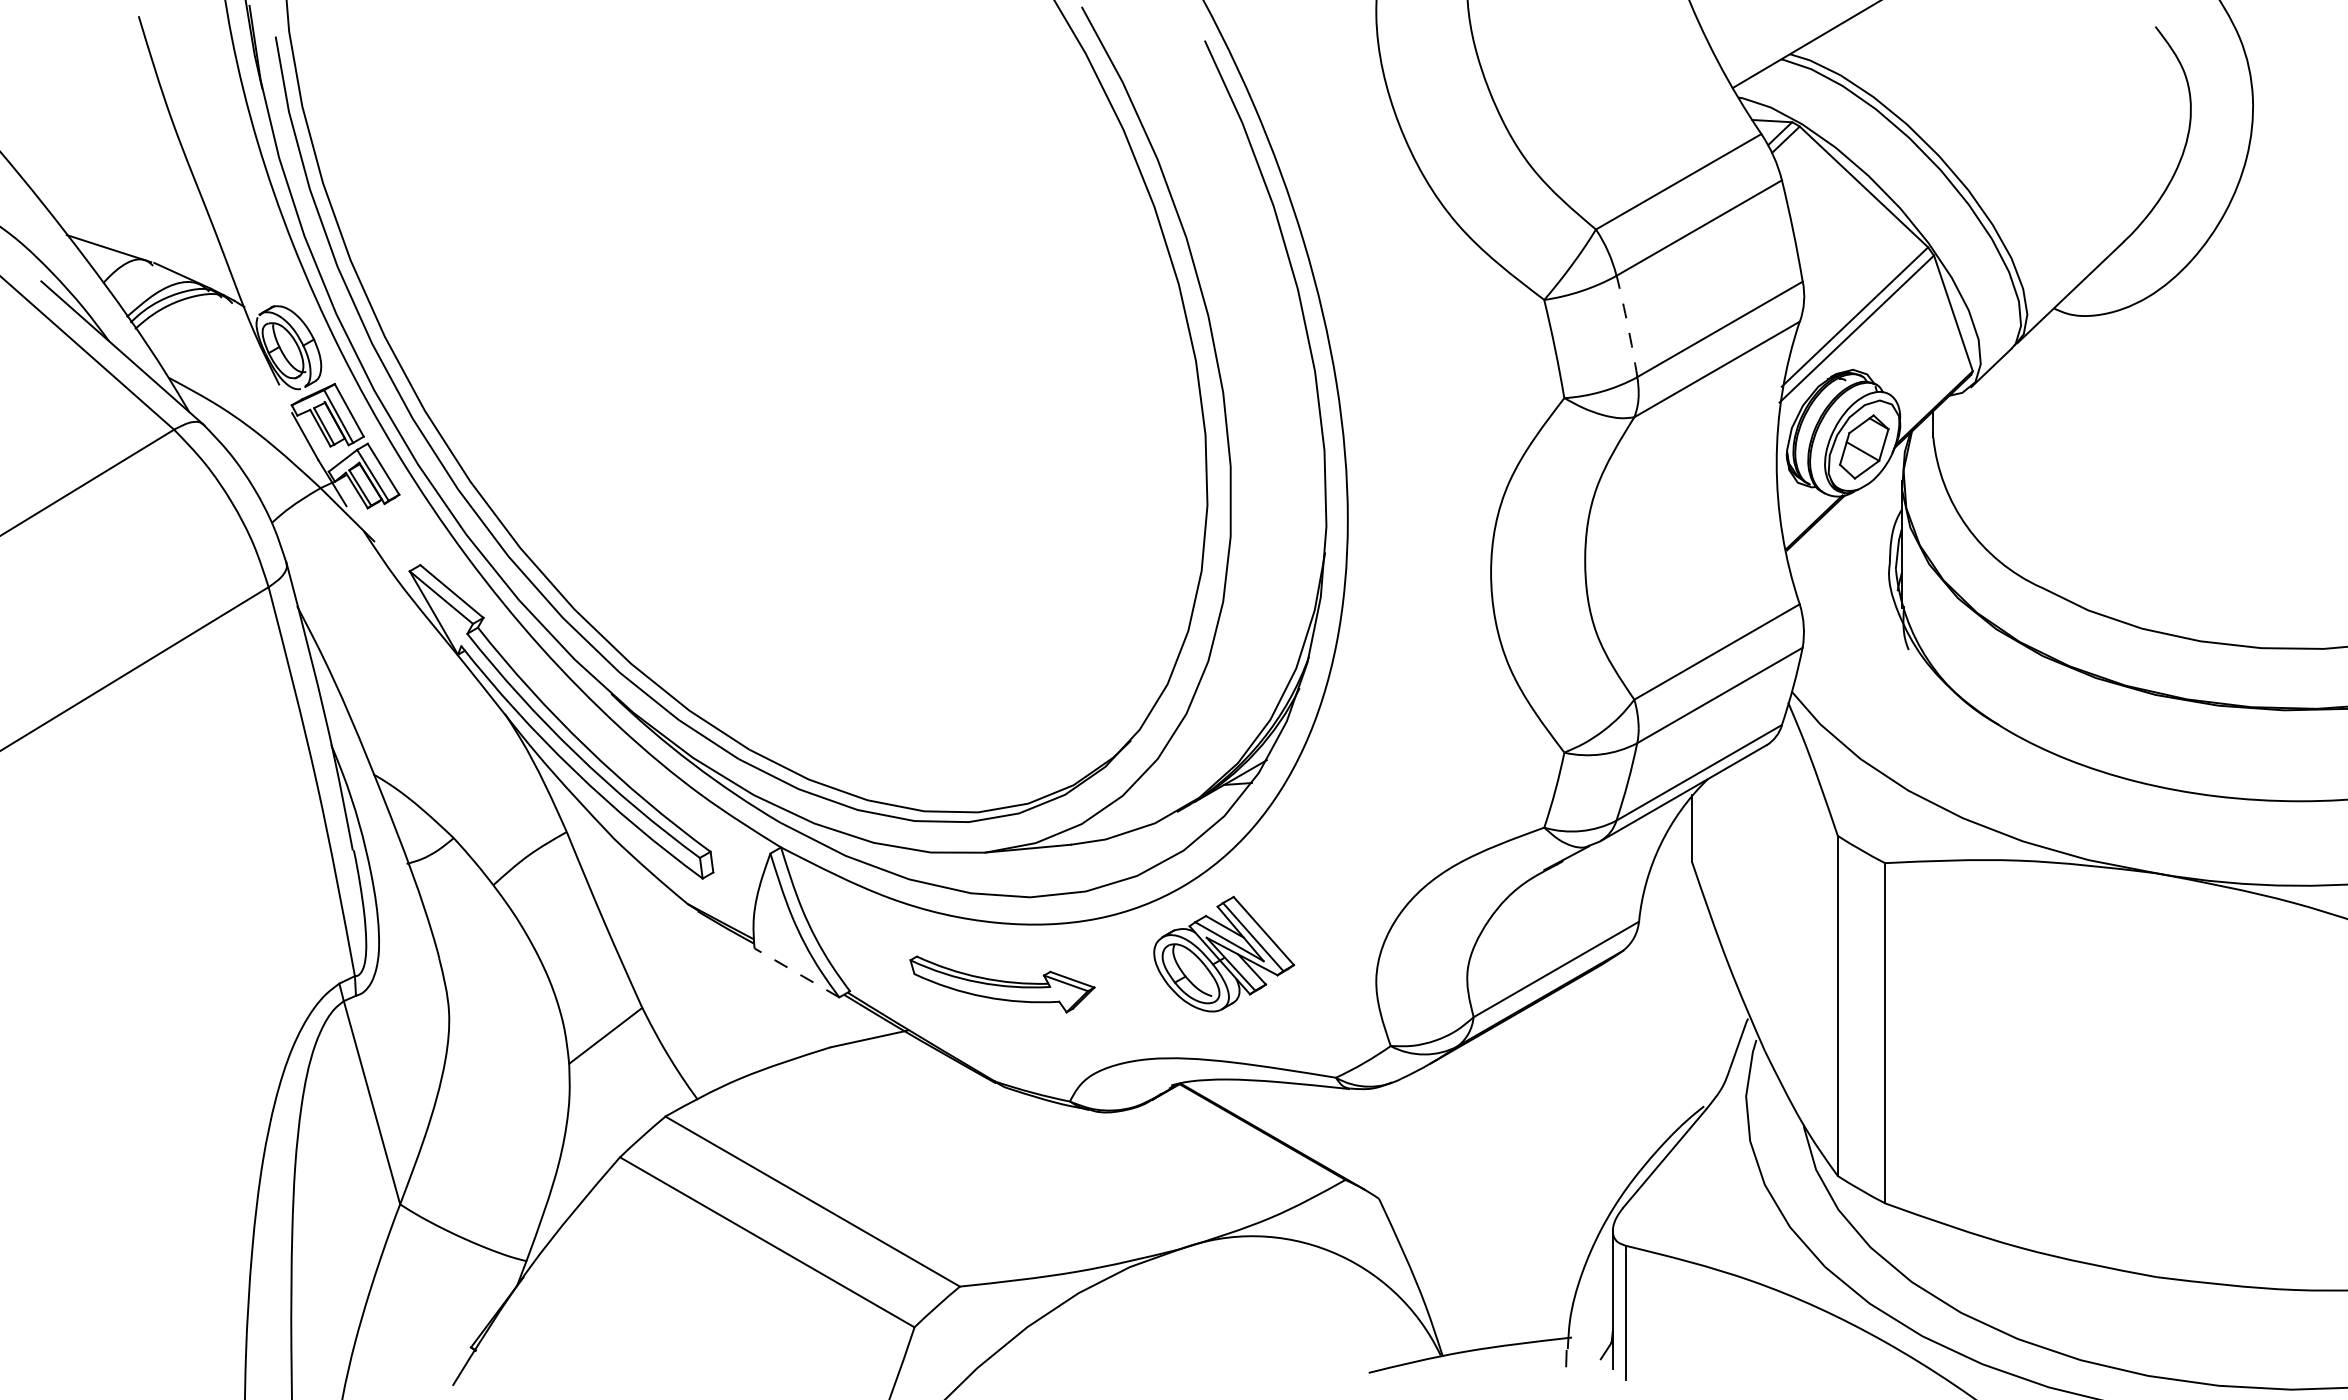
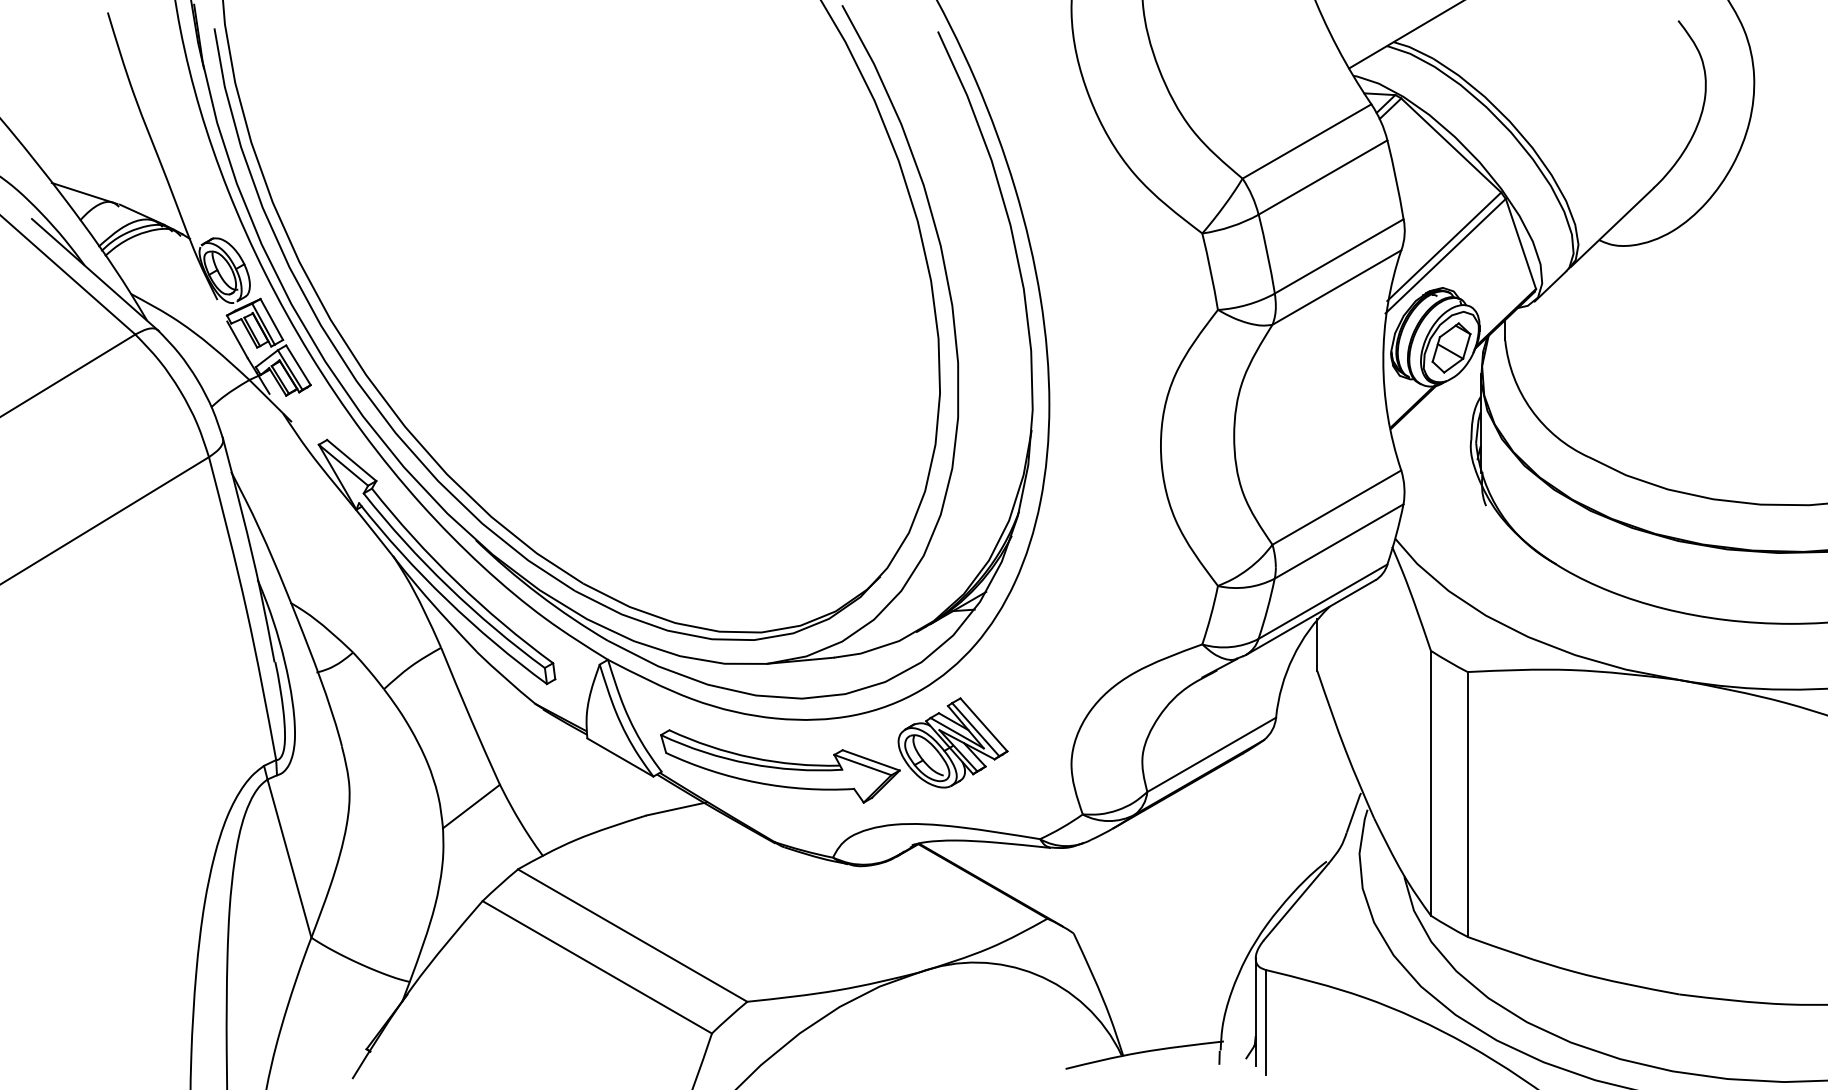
arc: (1627, 326) -> (1267, 254), dashed -> solid
line: (796, 972) -> (620, 757), dashed -> solid
part: (1002, 984) -> (780, 766), size x1.67

